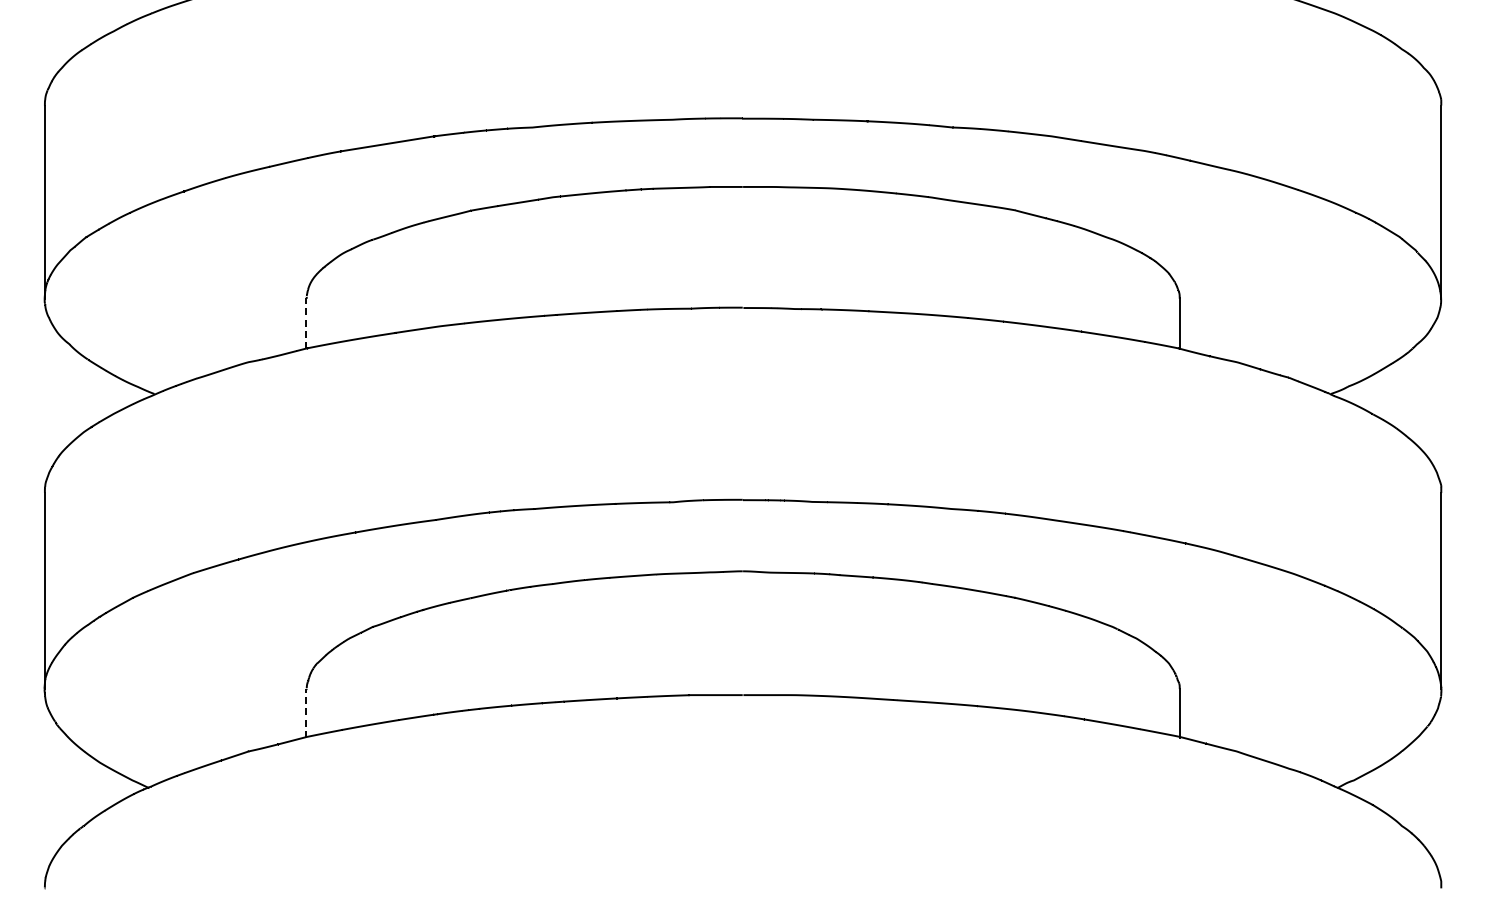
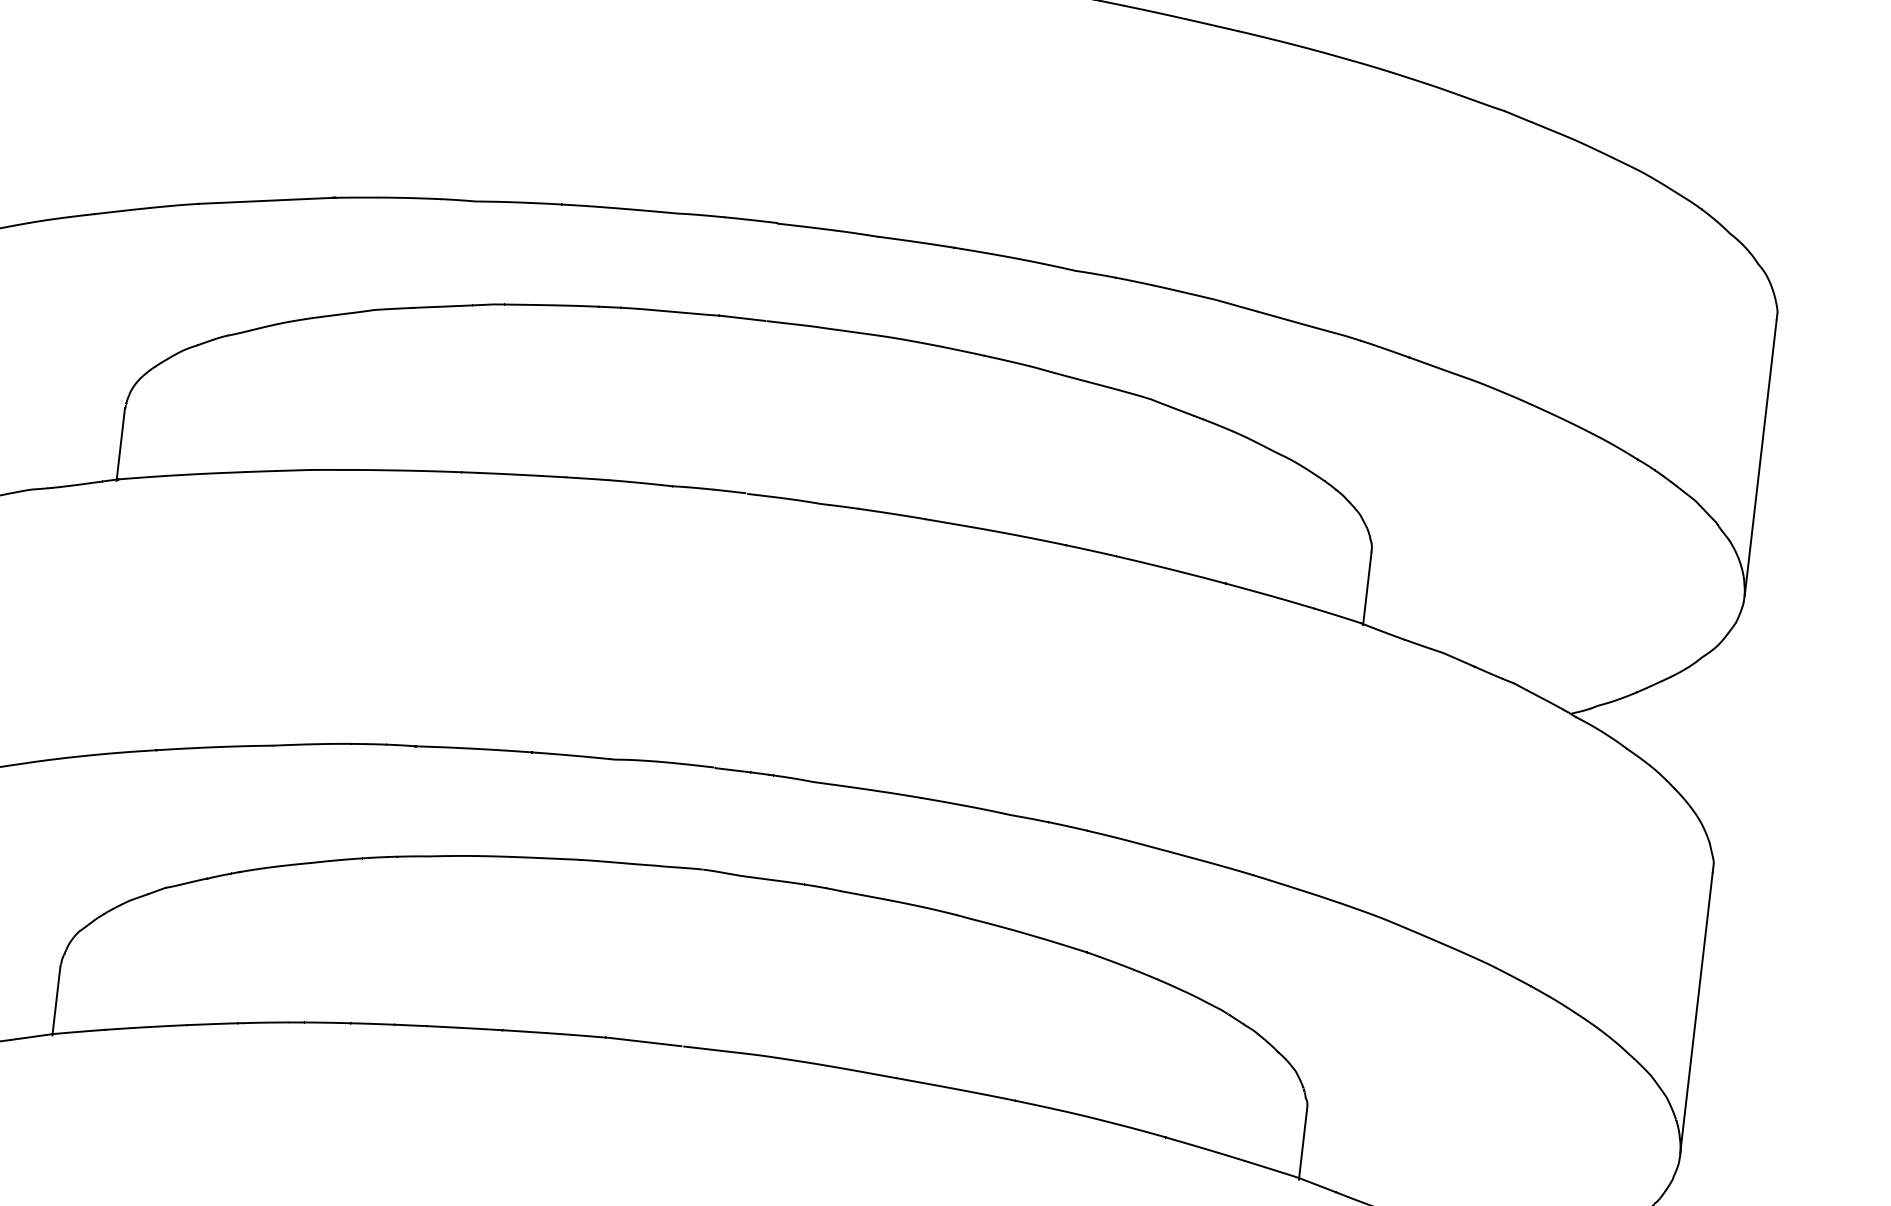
line: (306, 323) -> (121, 443), dashed -> solid
line: (306, 713) -> (56, 1000), dashed -> solid

